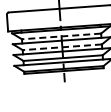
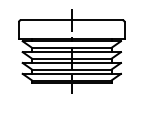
line: (61, 36) -> (71, 47), dashed -> solid
line: (61, 47) -> (71, 58), dashed -> solid

